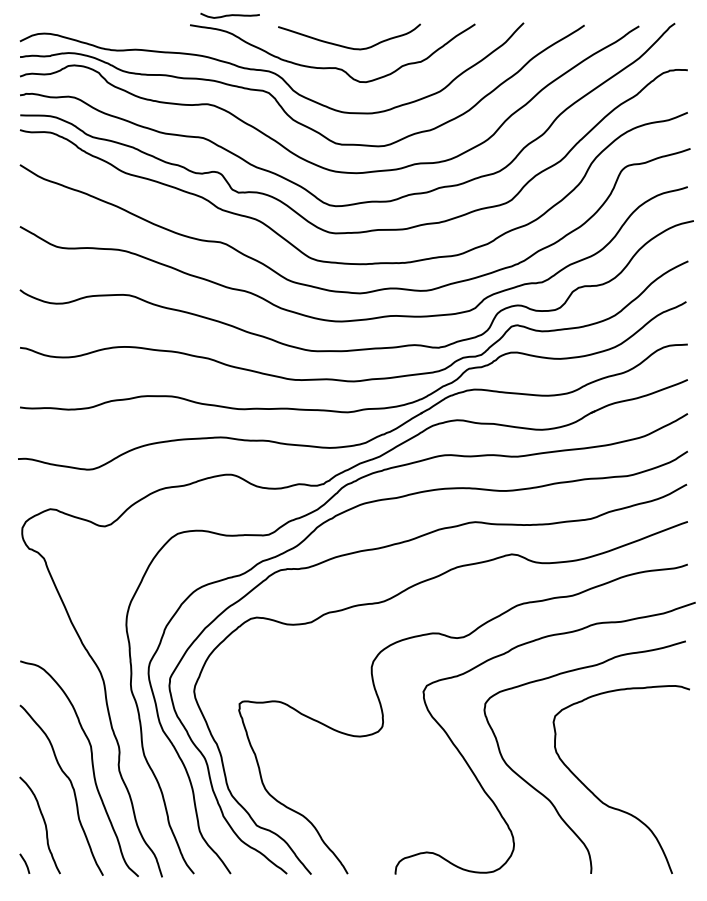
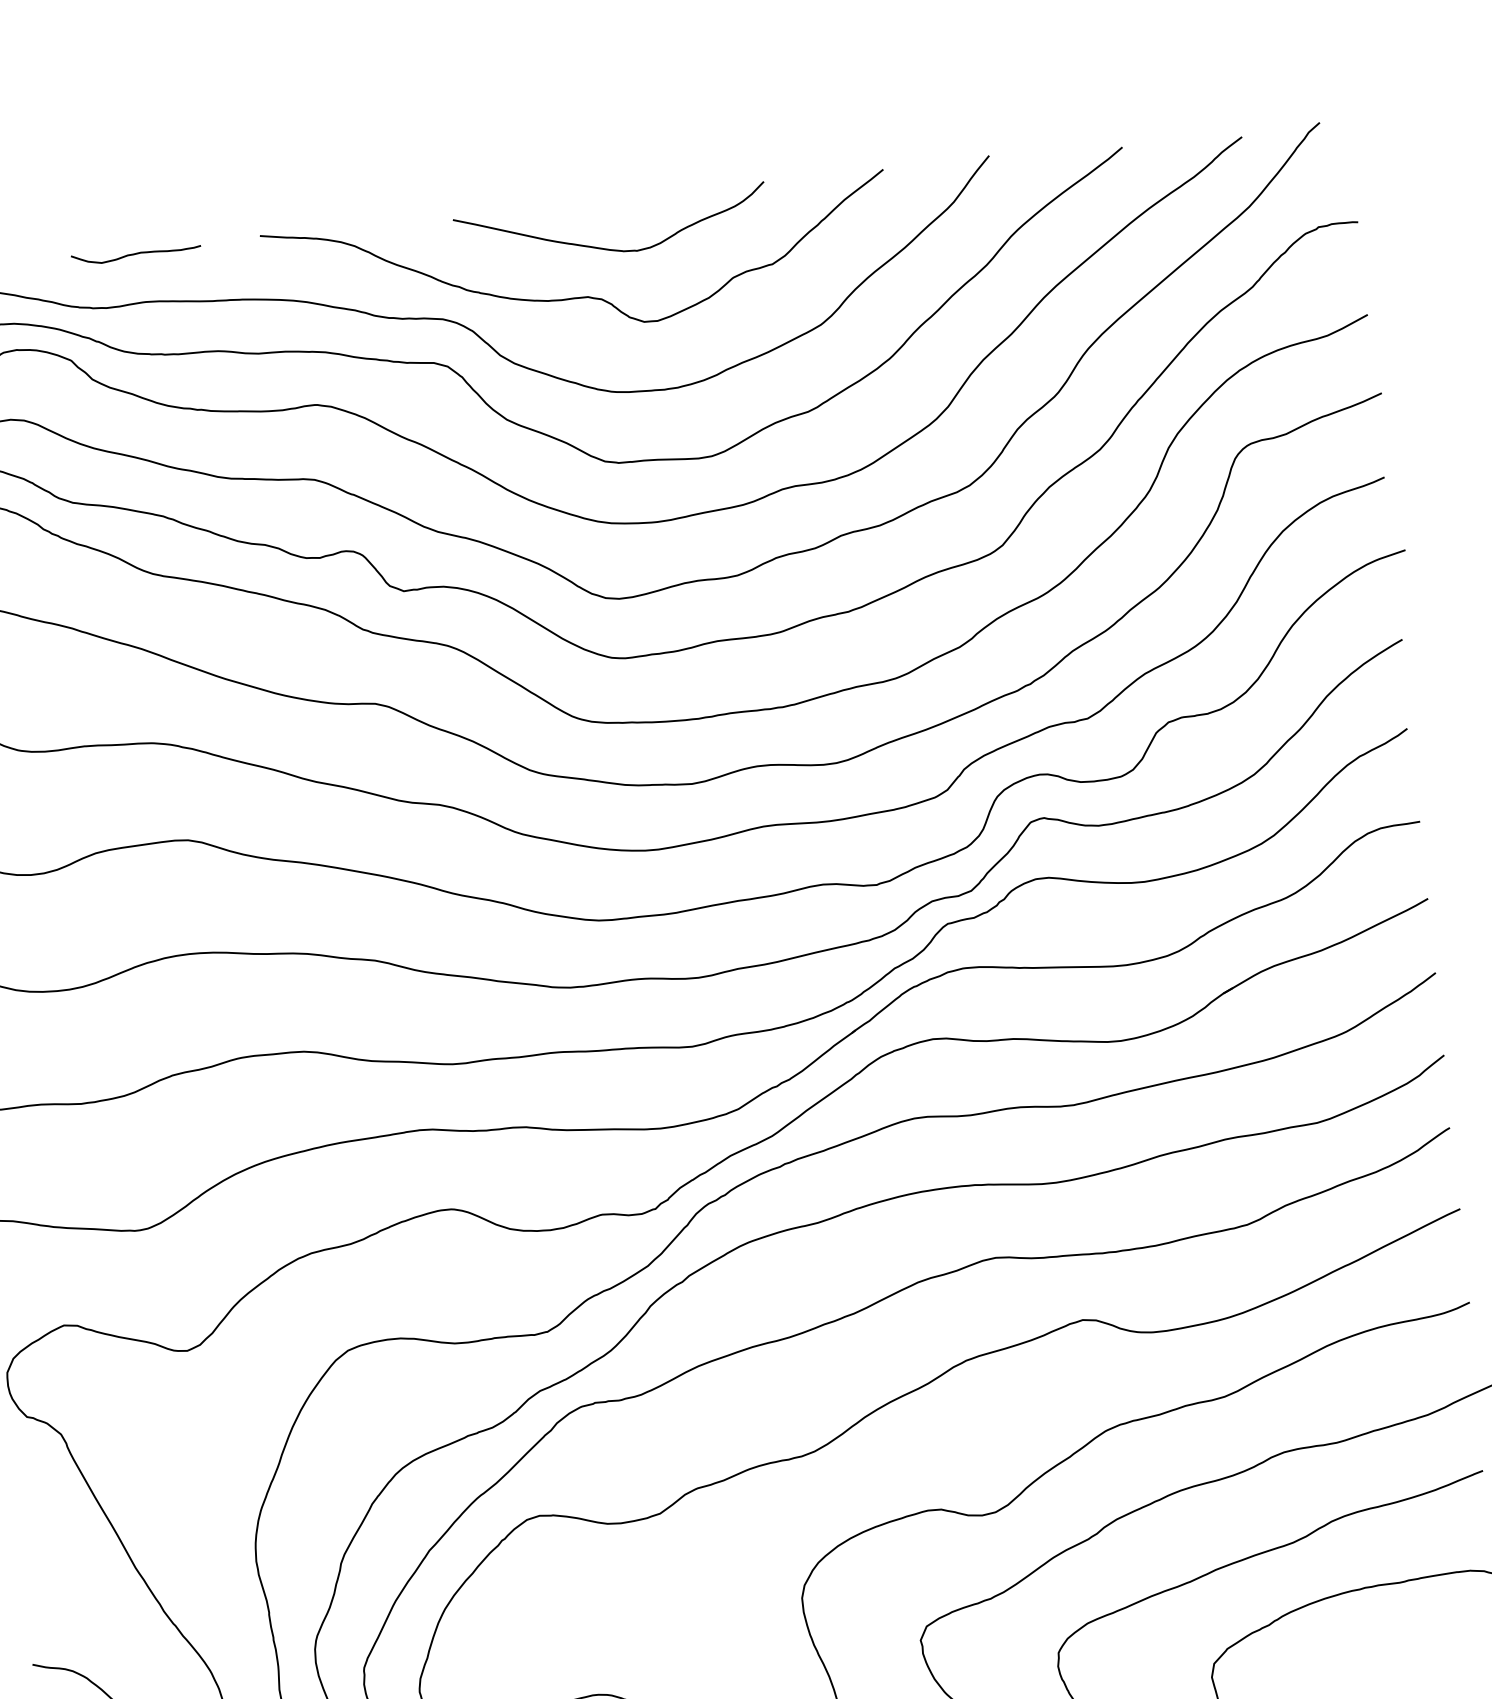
curve: (229, 15) -> (134, 254), moved

